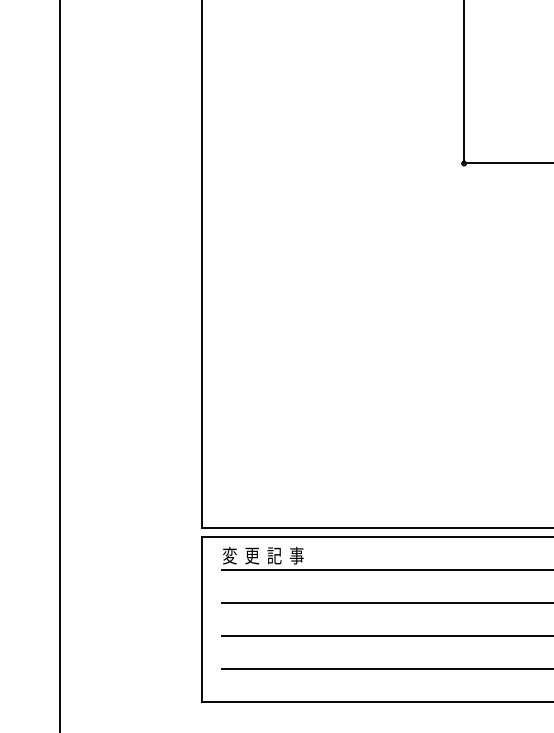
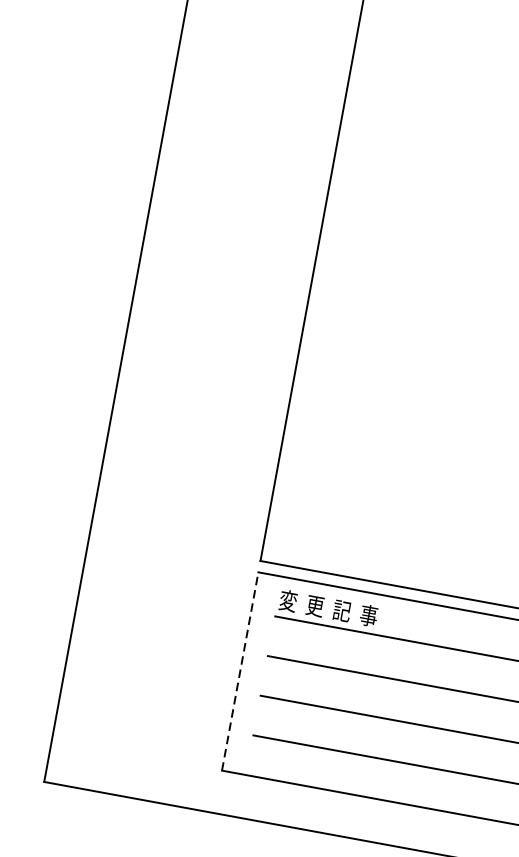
line: (201, 618) -> (240, 670), solid -> dashed

